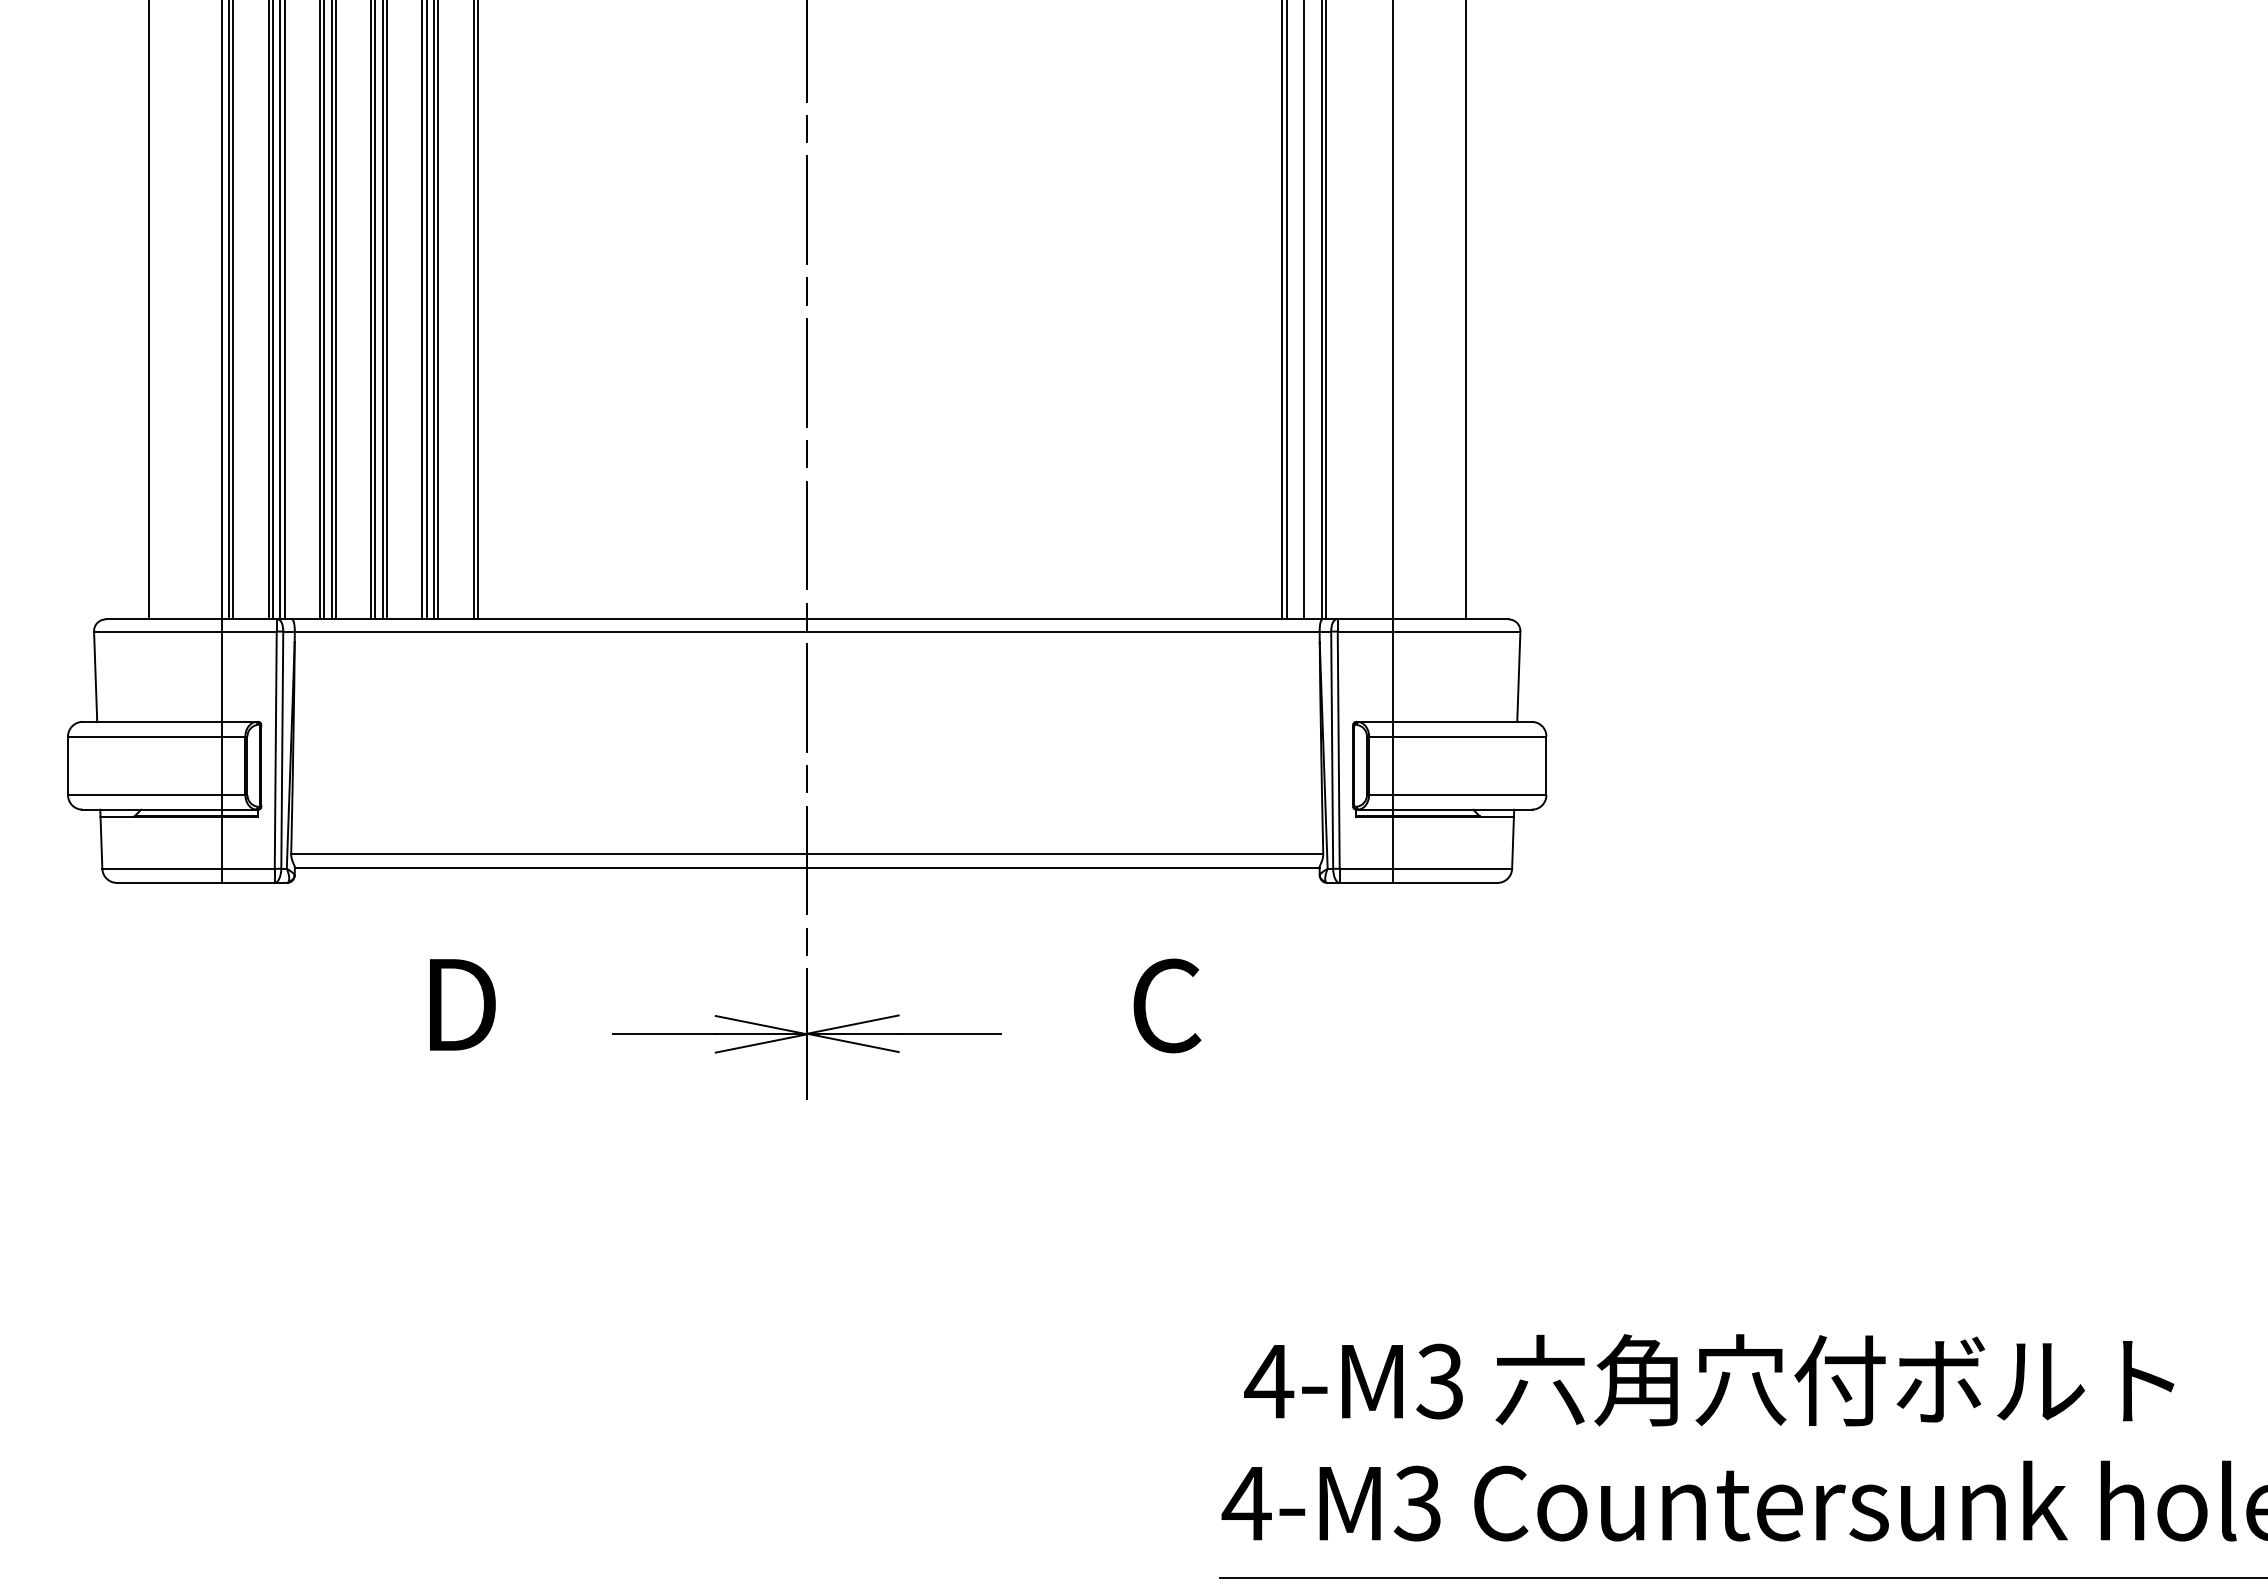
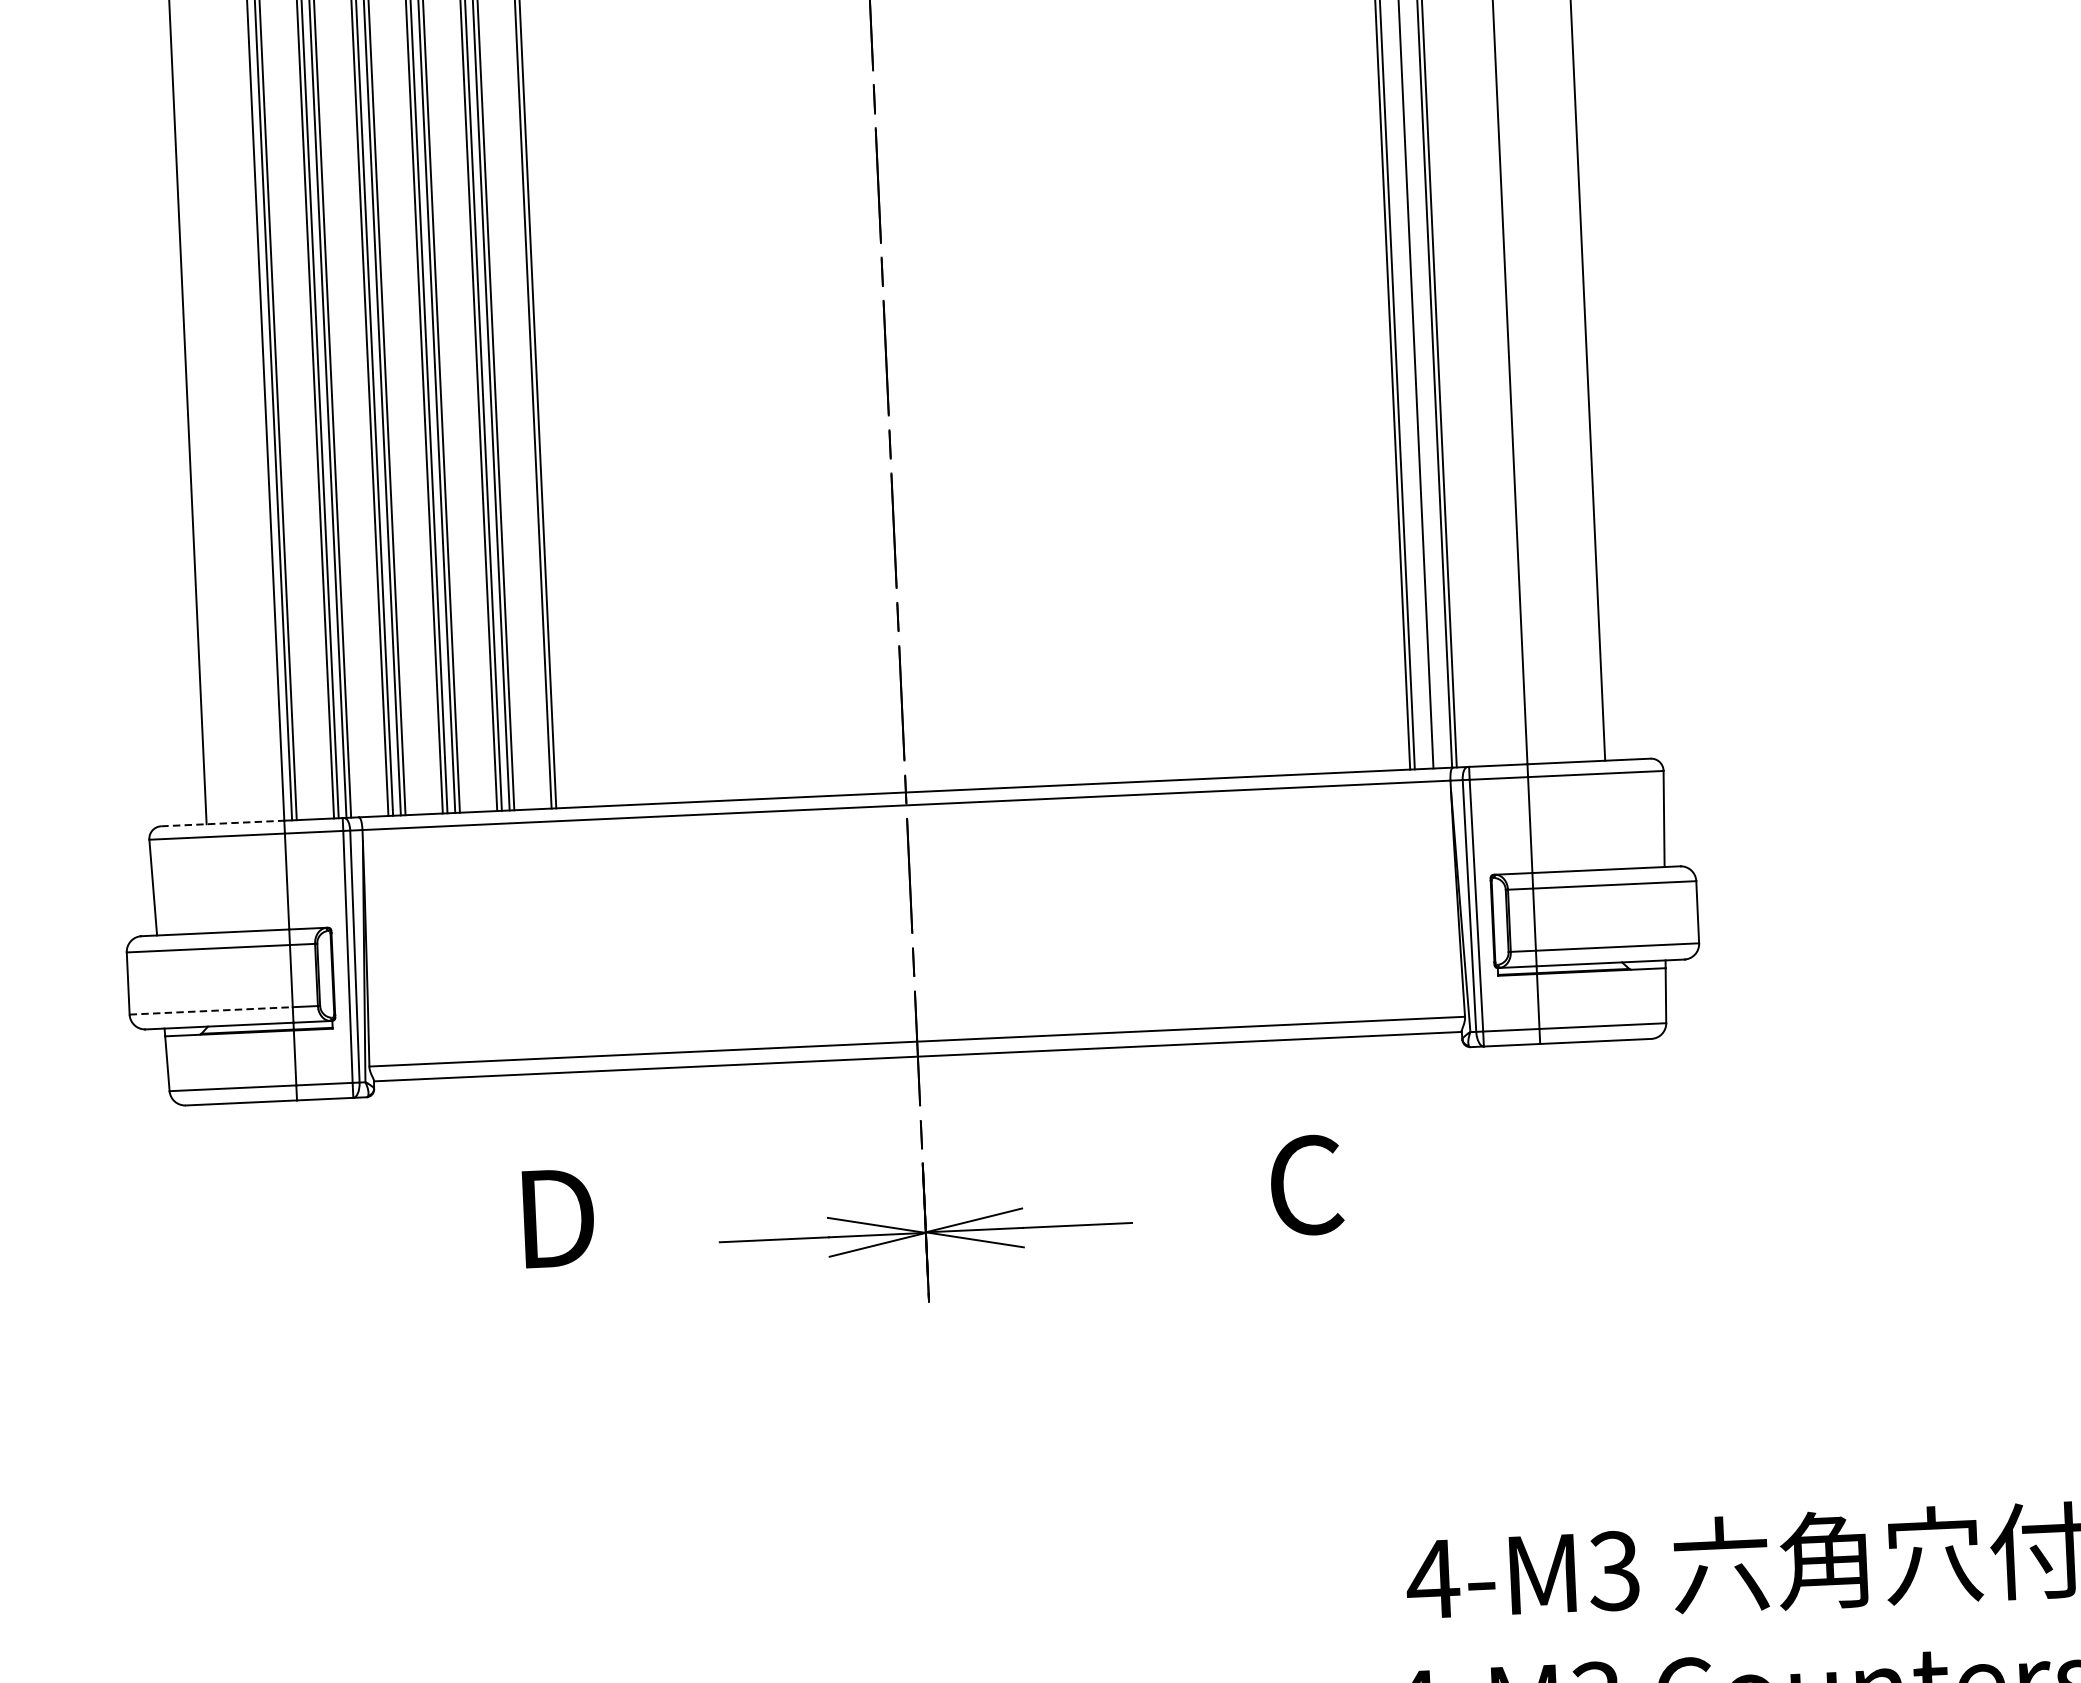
line: (163, 619) -> (222, 823), solid -> dashed
line: (144, 795) -> (210, 1011), solid -> dashed

